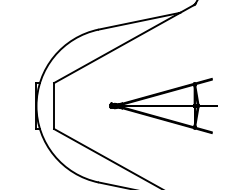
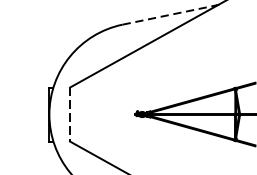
line: (138, 21) -> (169, 15), solid -> dashed
line: (54, 106) -> (70, 115), solid -> dashed

